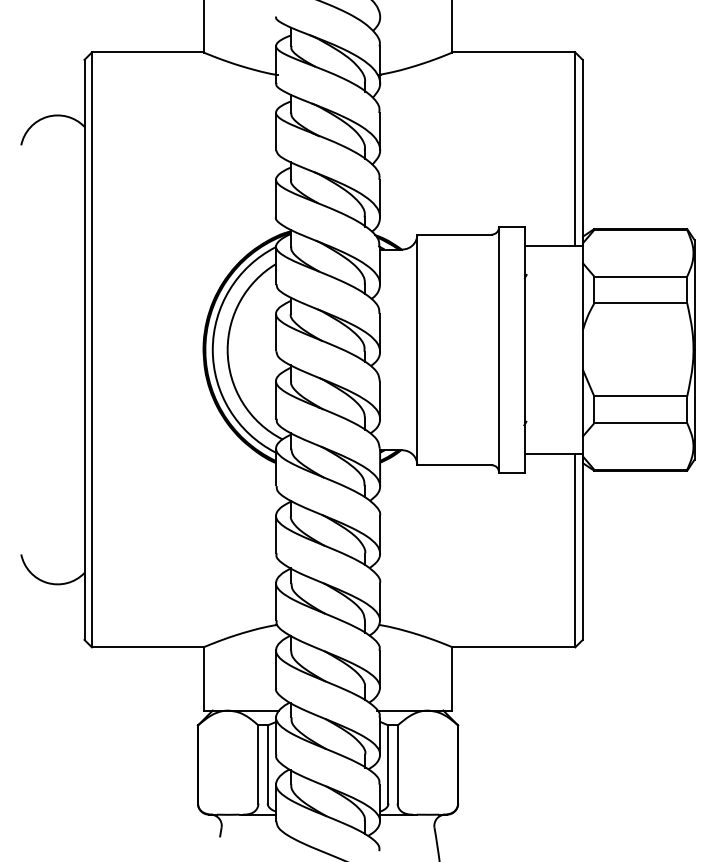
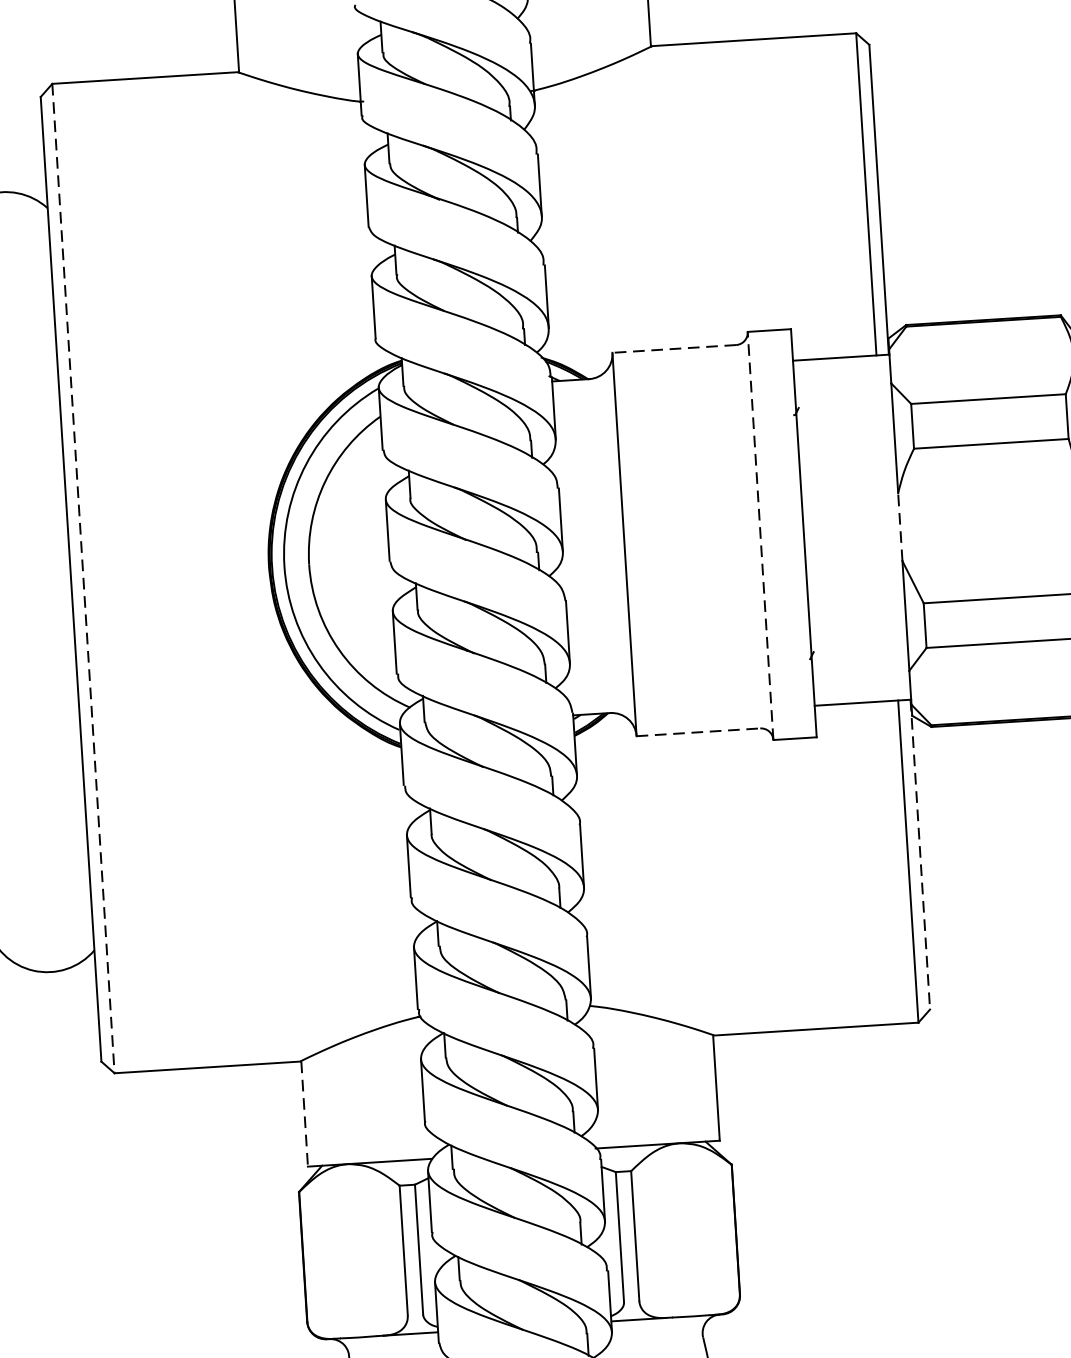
line: (453, 234) -> (672, 348), solid -> dashed
line: (499, 349) -> (761, 535), solid -> dashed
line: (583, 349) -> (900, 526), solid -> dashed
line: (91, 350) -> (82, 579), solid -> dashed
line: (454, 465) -> (698, 732), solid -> dashed
line: (582, 547) -> (919, 855), solid -> dashed
line: (204, 678) -> (305, 1113), solid -> dashed

